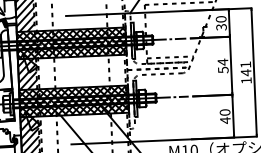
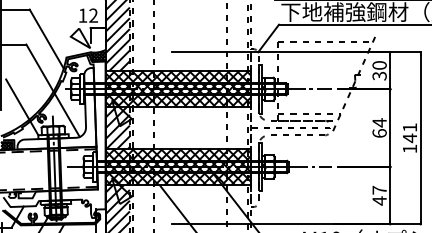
hatch: (10, 19) -> (98, 54), added
text: (223, 70) -> (379, 133), 54 -> 64
text: (224, 111) -> (379, 189), 40 -> 47

